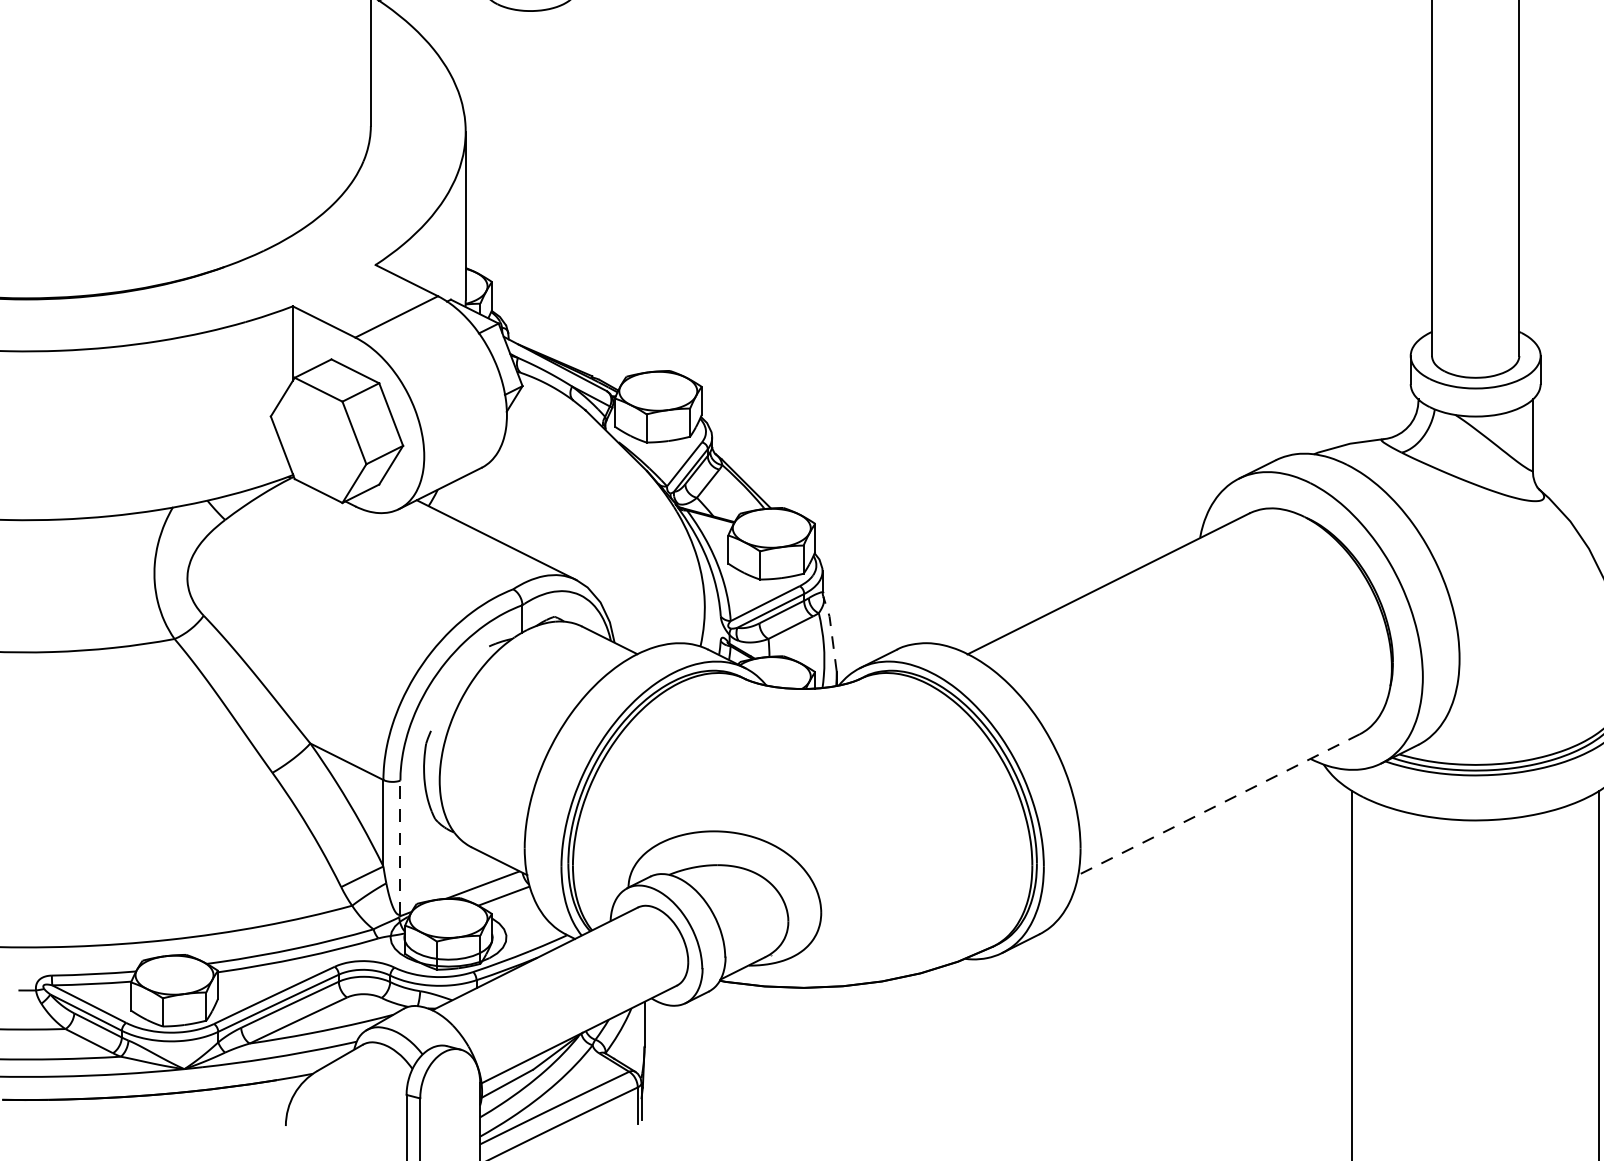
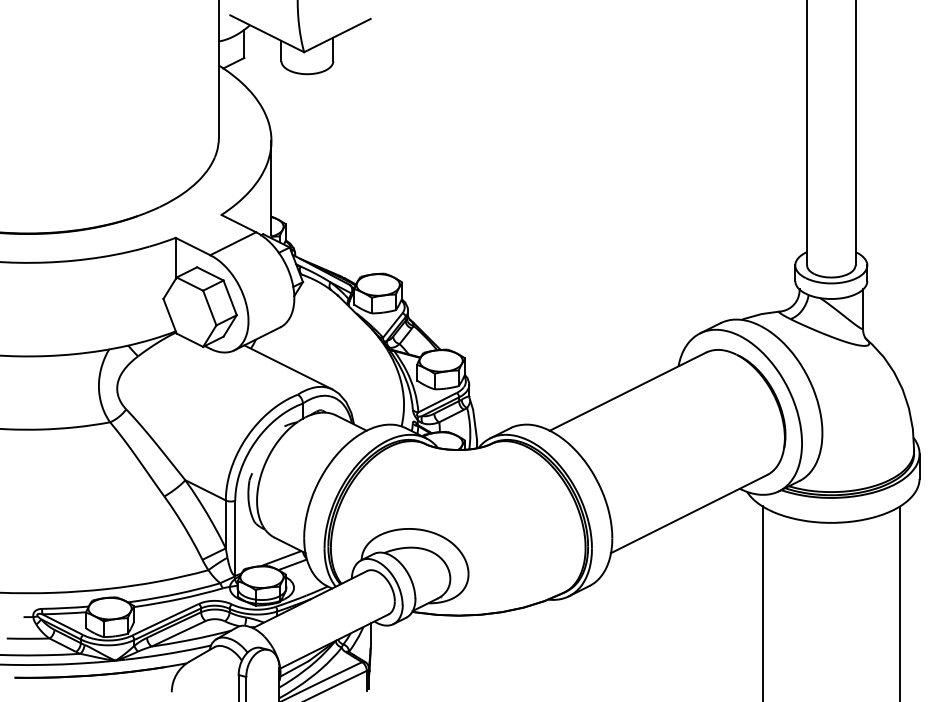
line: (831, 632) -> (474, 418), dashed -> solid
line: (1218, 805) -> (688, 514), dashed -> solid
line: (400, 846) -> (235, 537), dashed -> solid

